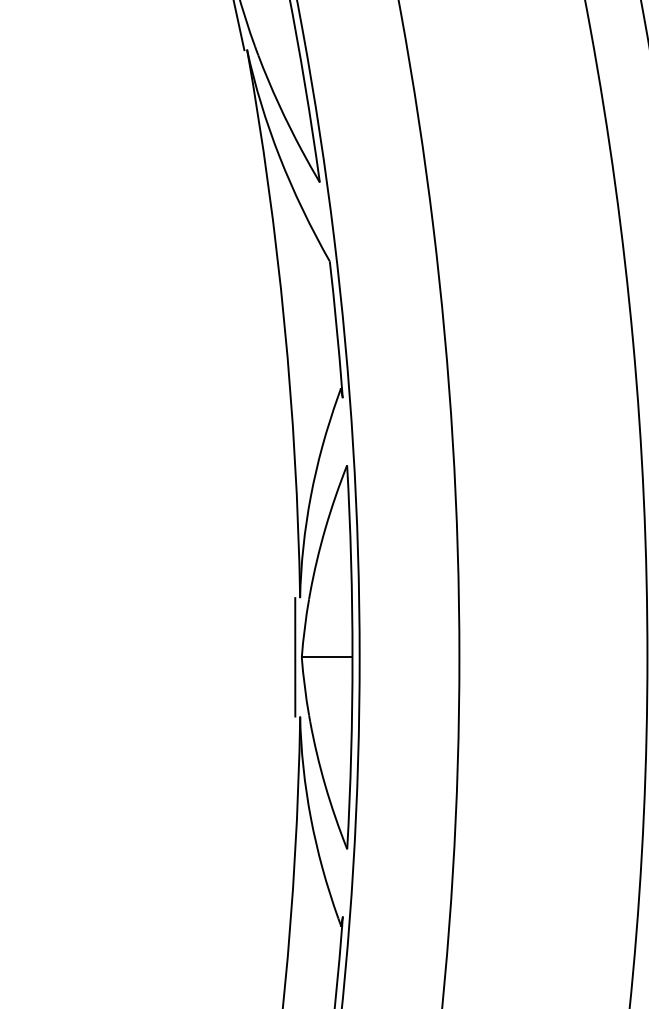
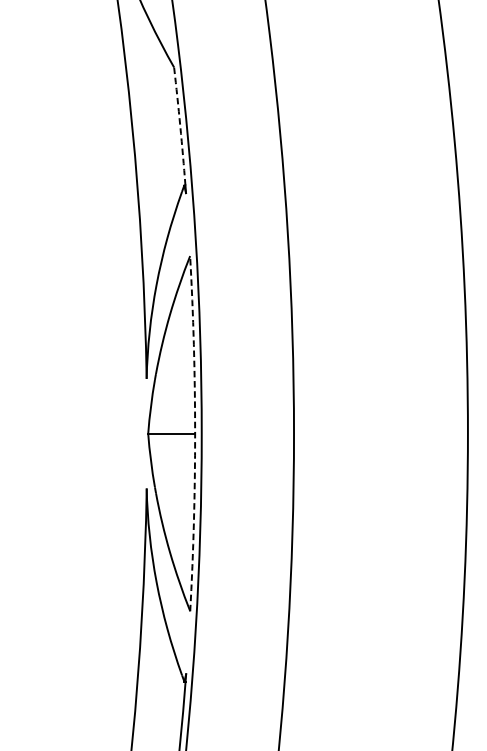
arc: (336, 325) -> (180, 126), solid -> dashed
line: (295, 657) -> (142, 433), removed
arc: (352, 657) -> (195, 433), solid -> dashed

